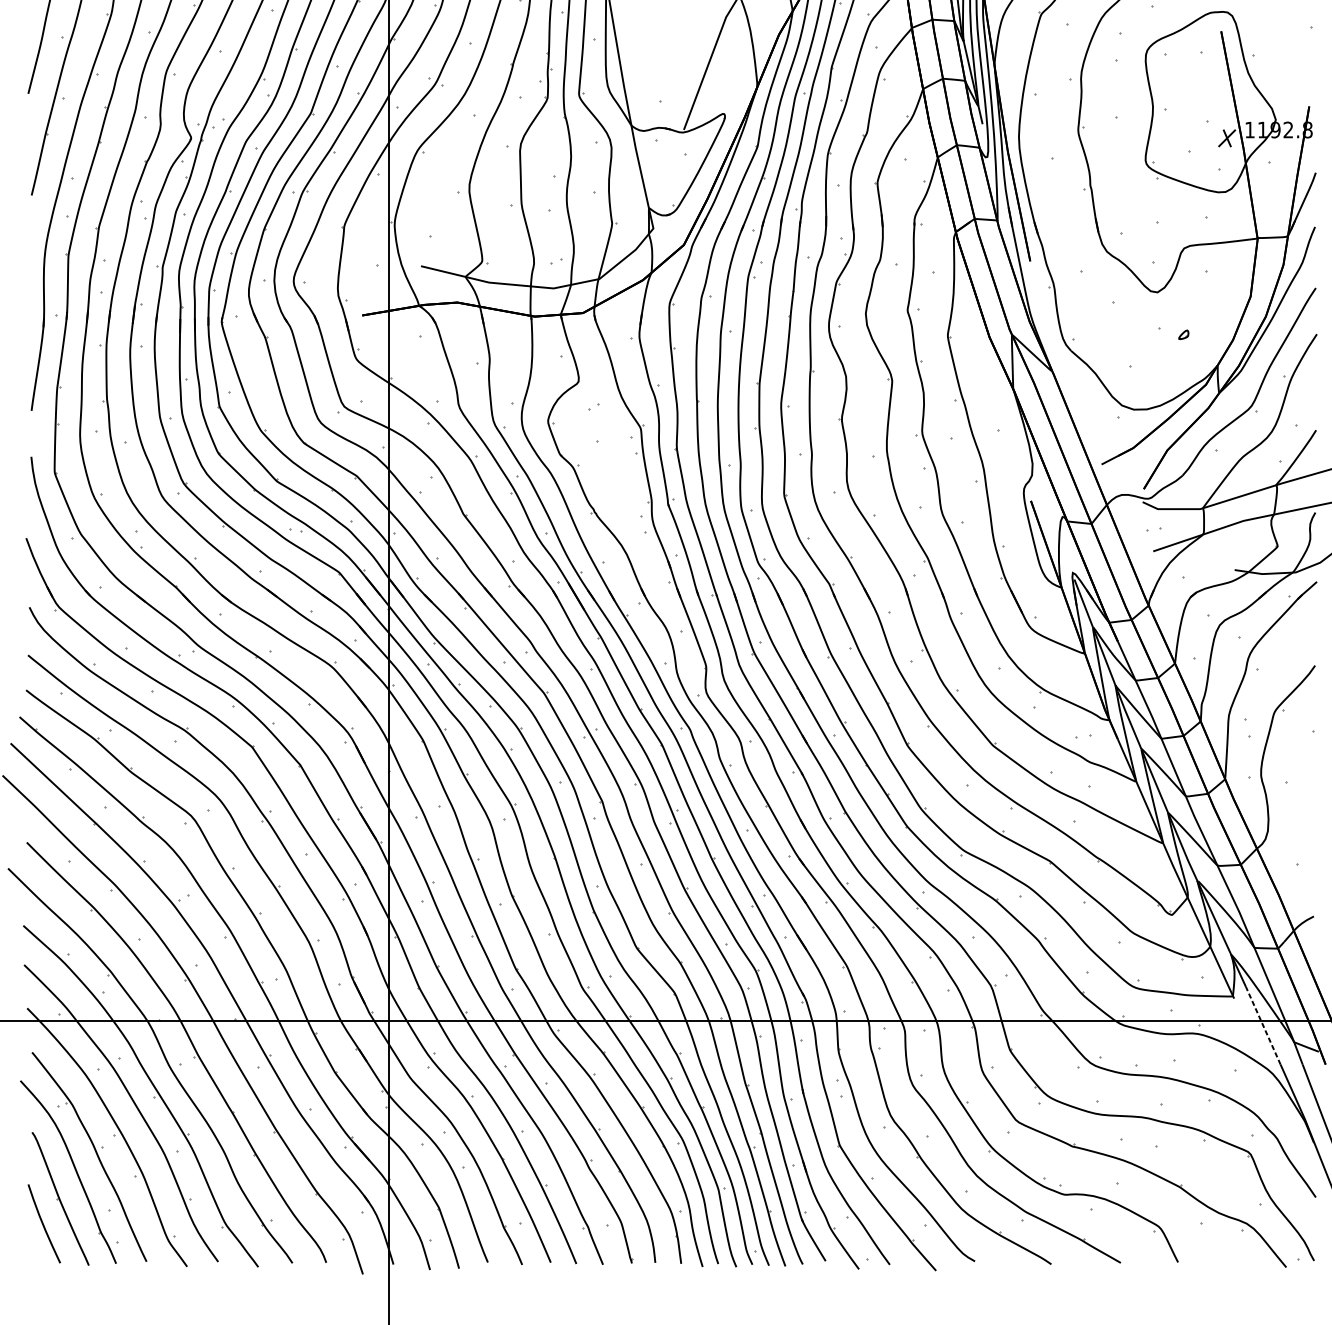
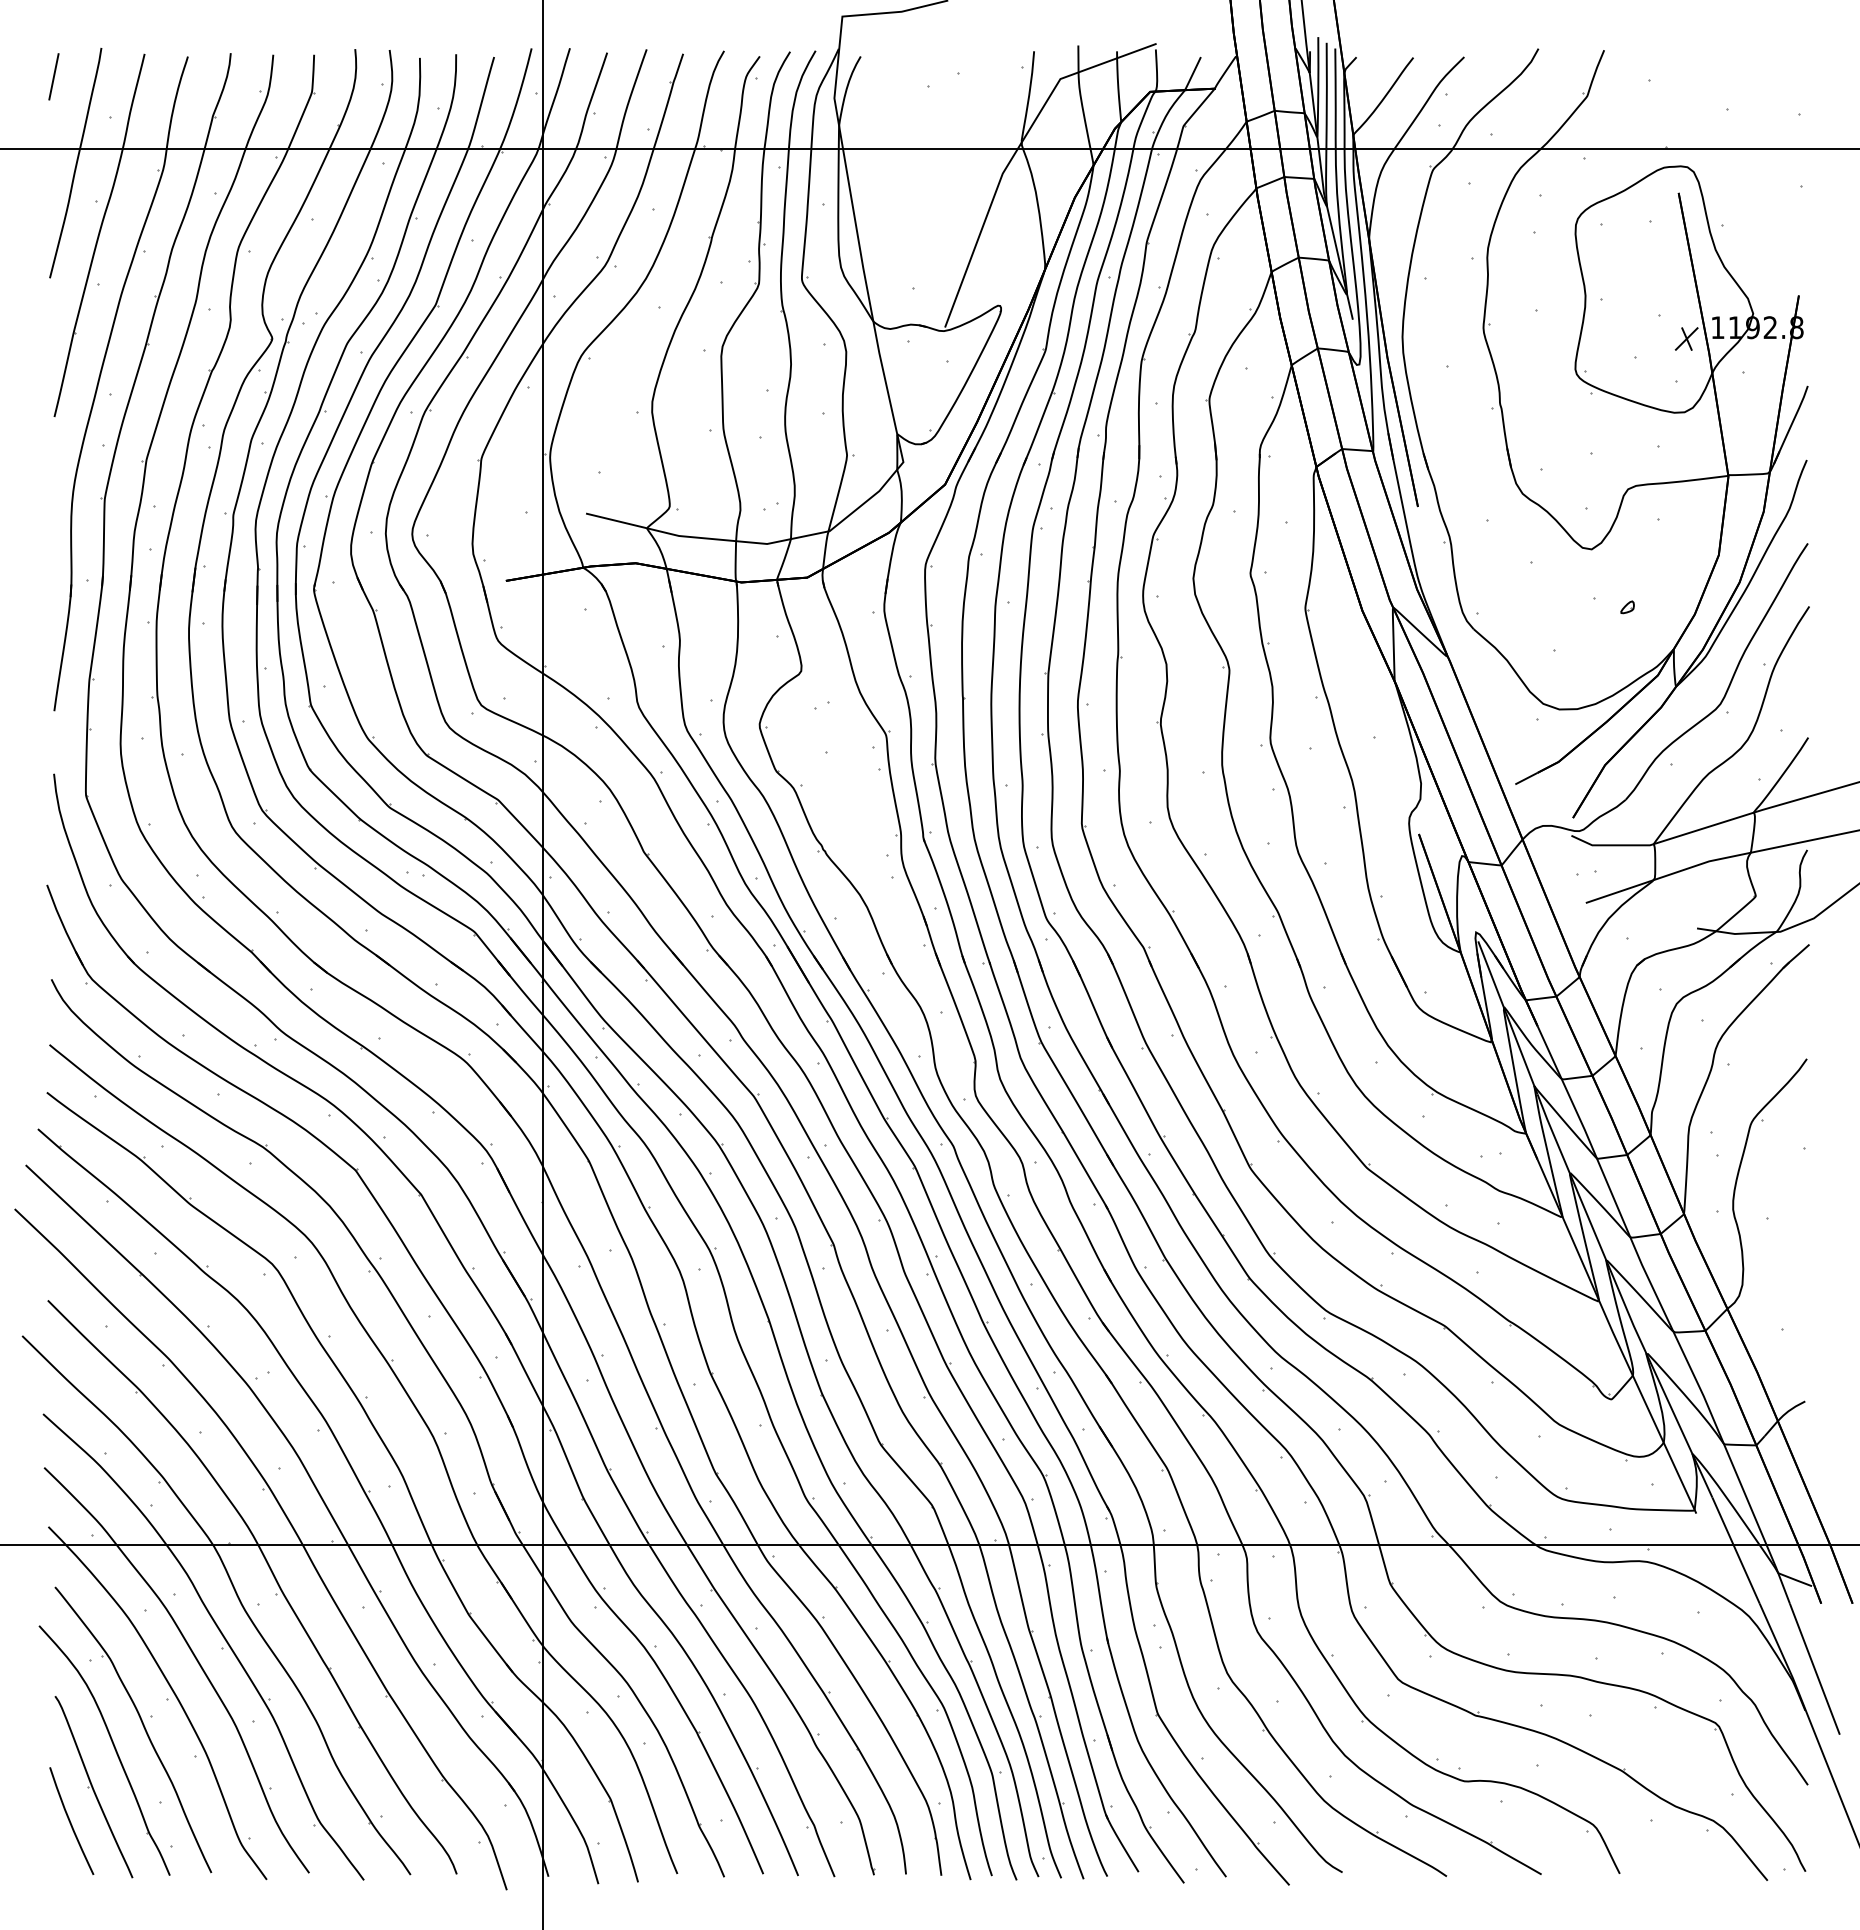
line: (1262, 1025) -> (1735, 1550), dashed -> solid

